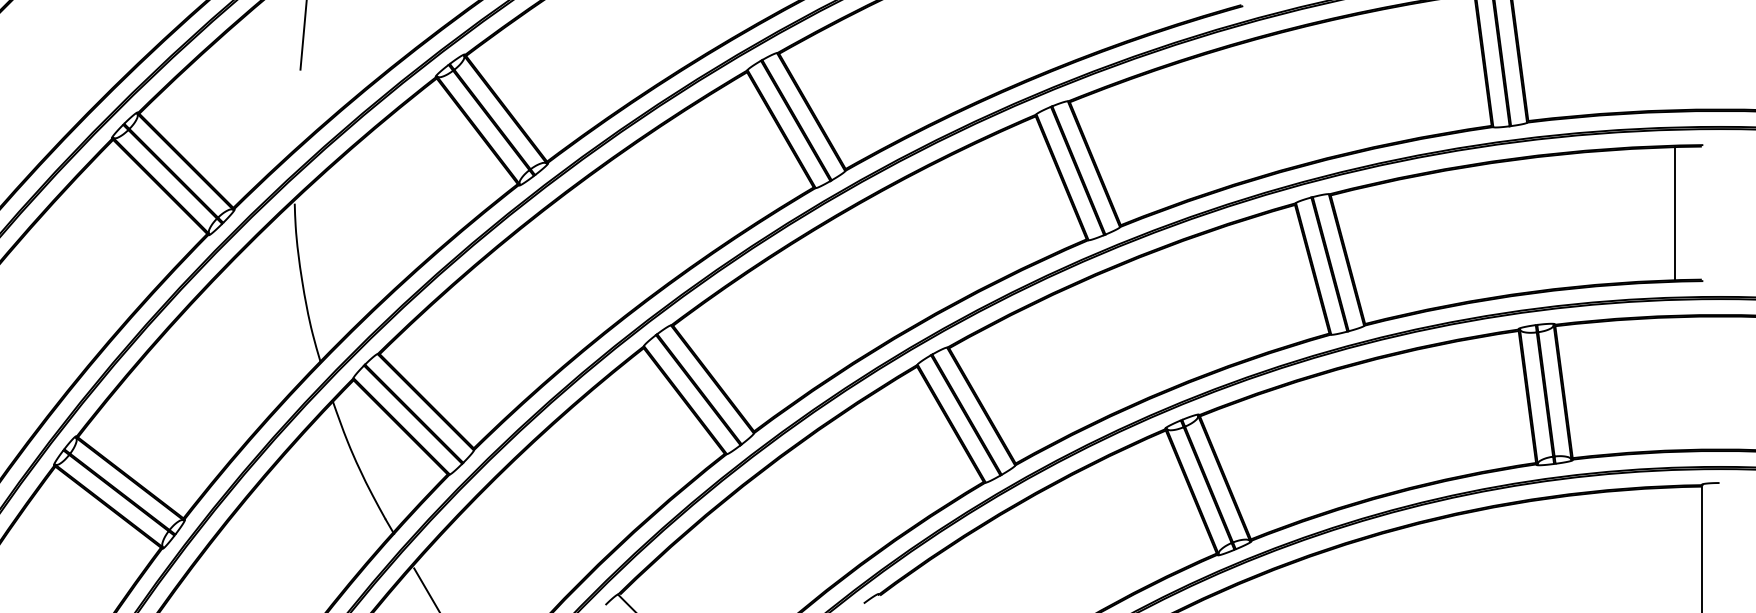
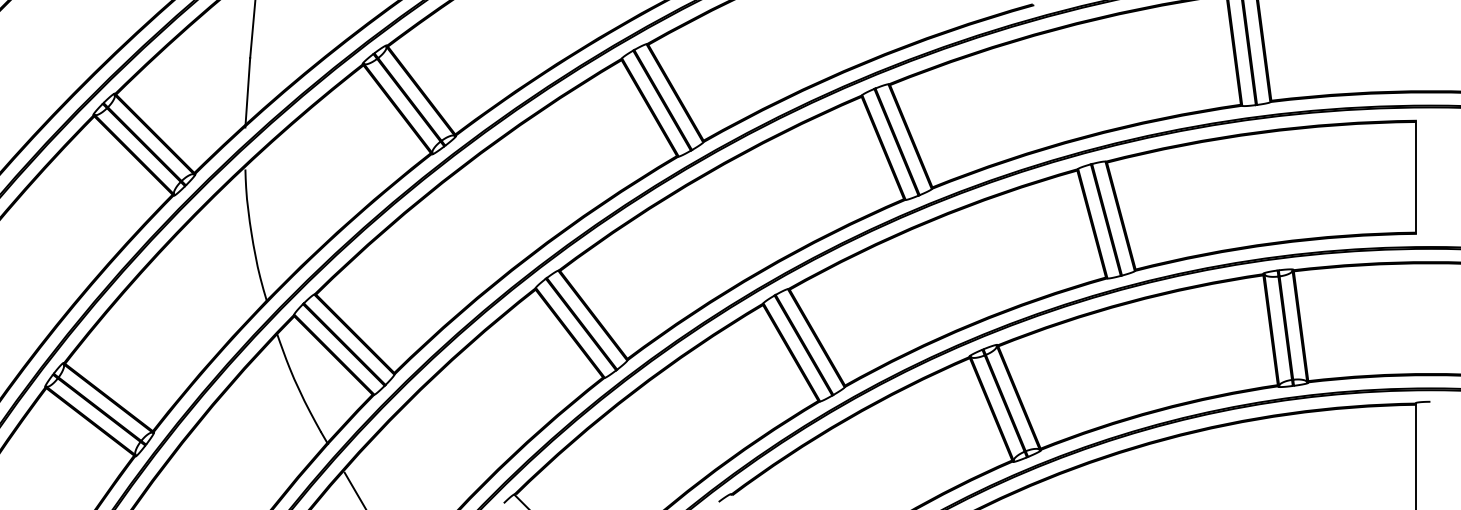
line: (297, 111) -> (247, 92), added
line: (1674, 212) -> (1415, 176), moved

